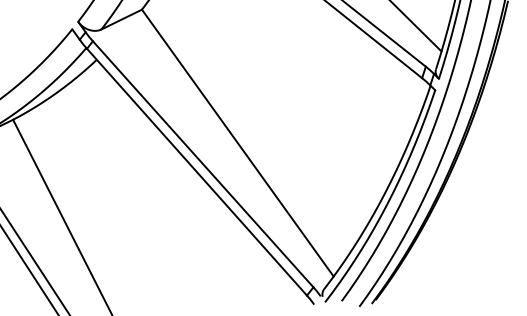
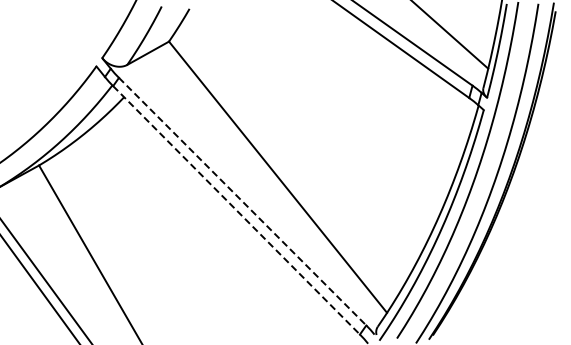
line: (203, 164) -> (242, 201), solid -> dashed
line: (196, 172) -> (236, 210), solid -> dashed

